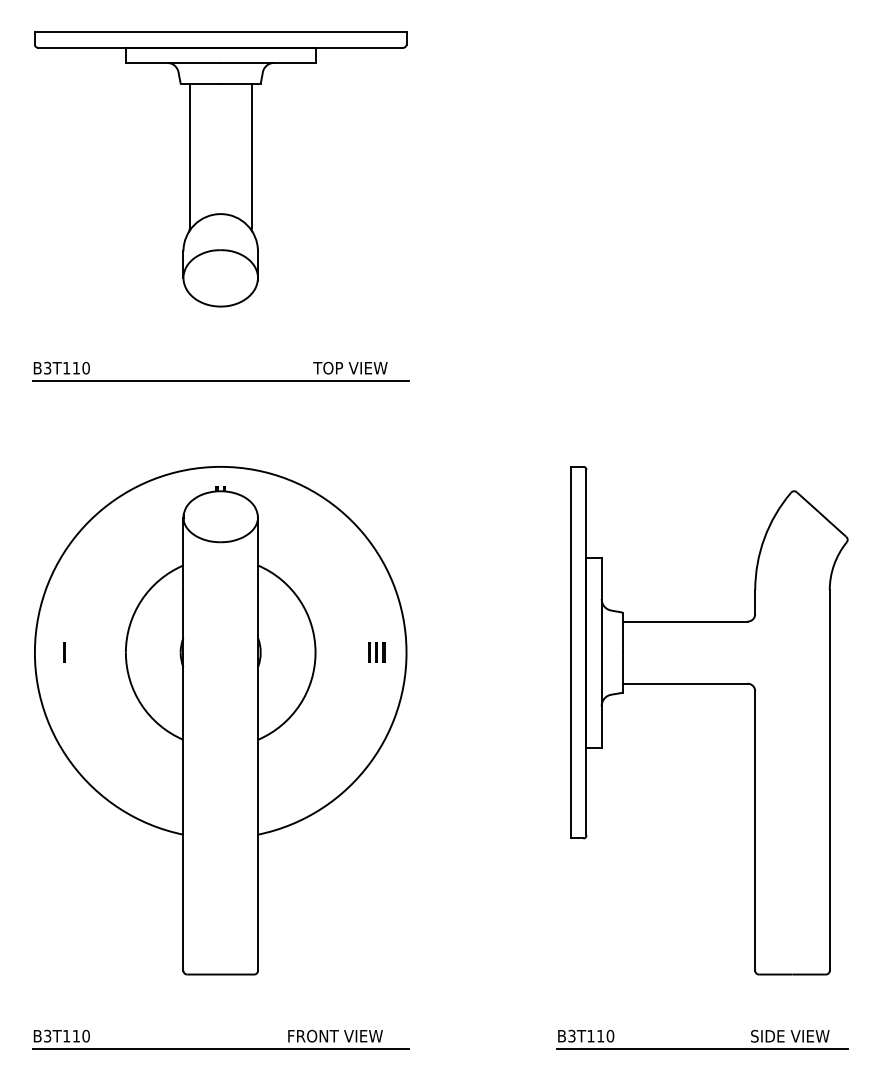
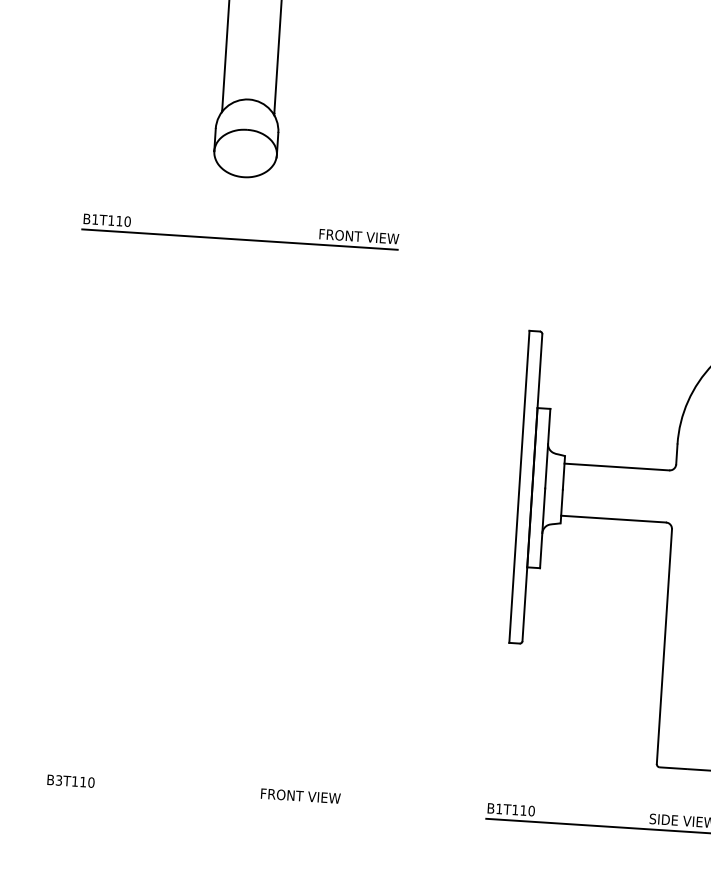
text: (47, 367) -> (95, 218), B3T110 -> B1T110
text: (361, 367) -> (358, 236), TOP VIEW -> FRONT VIEW
part: (220, 720) -> (221, 524), removed
text: (571, 1035) -> (499, 808), B3T110 -> B1T110
line: (220, 1048) -> (203, 800), removed

